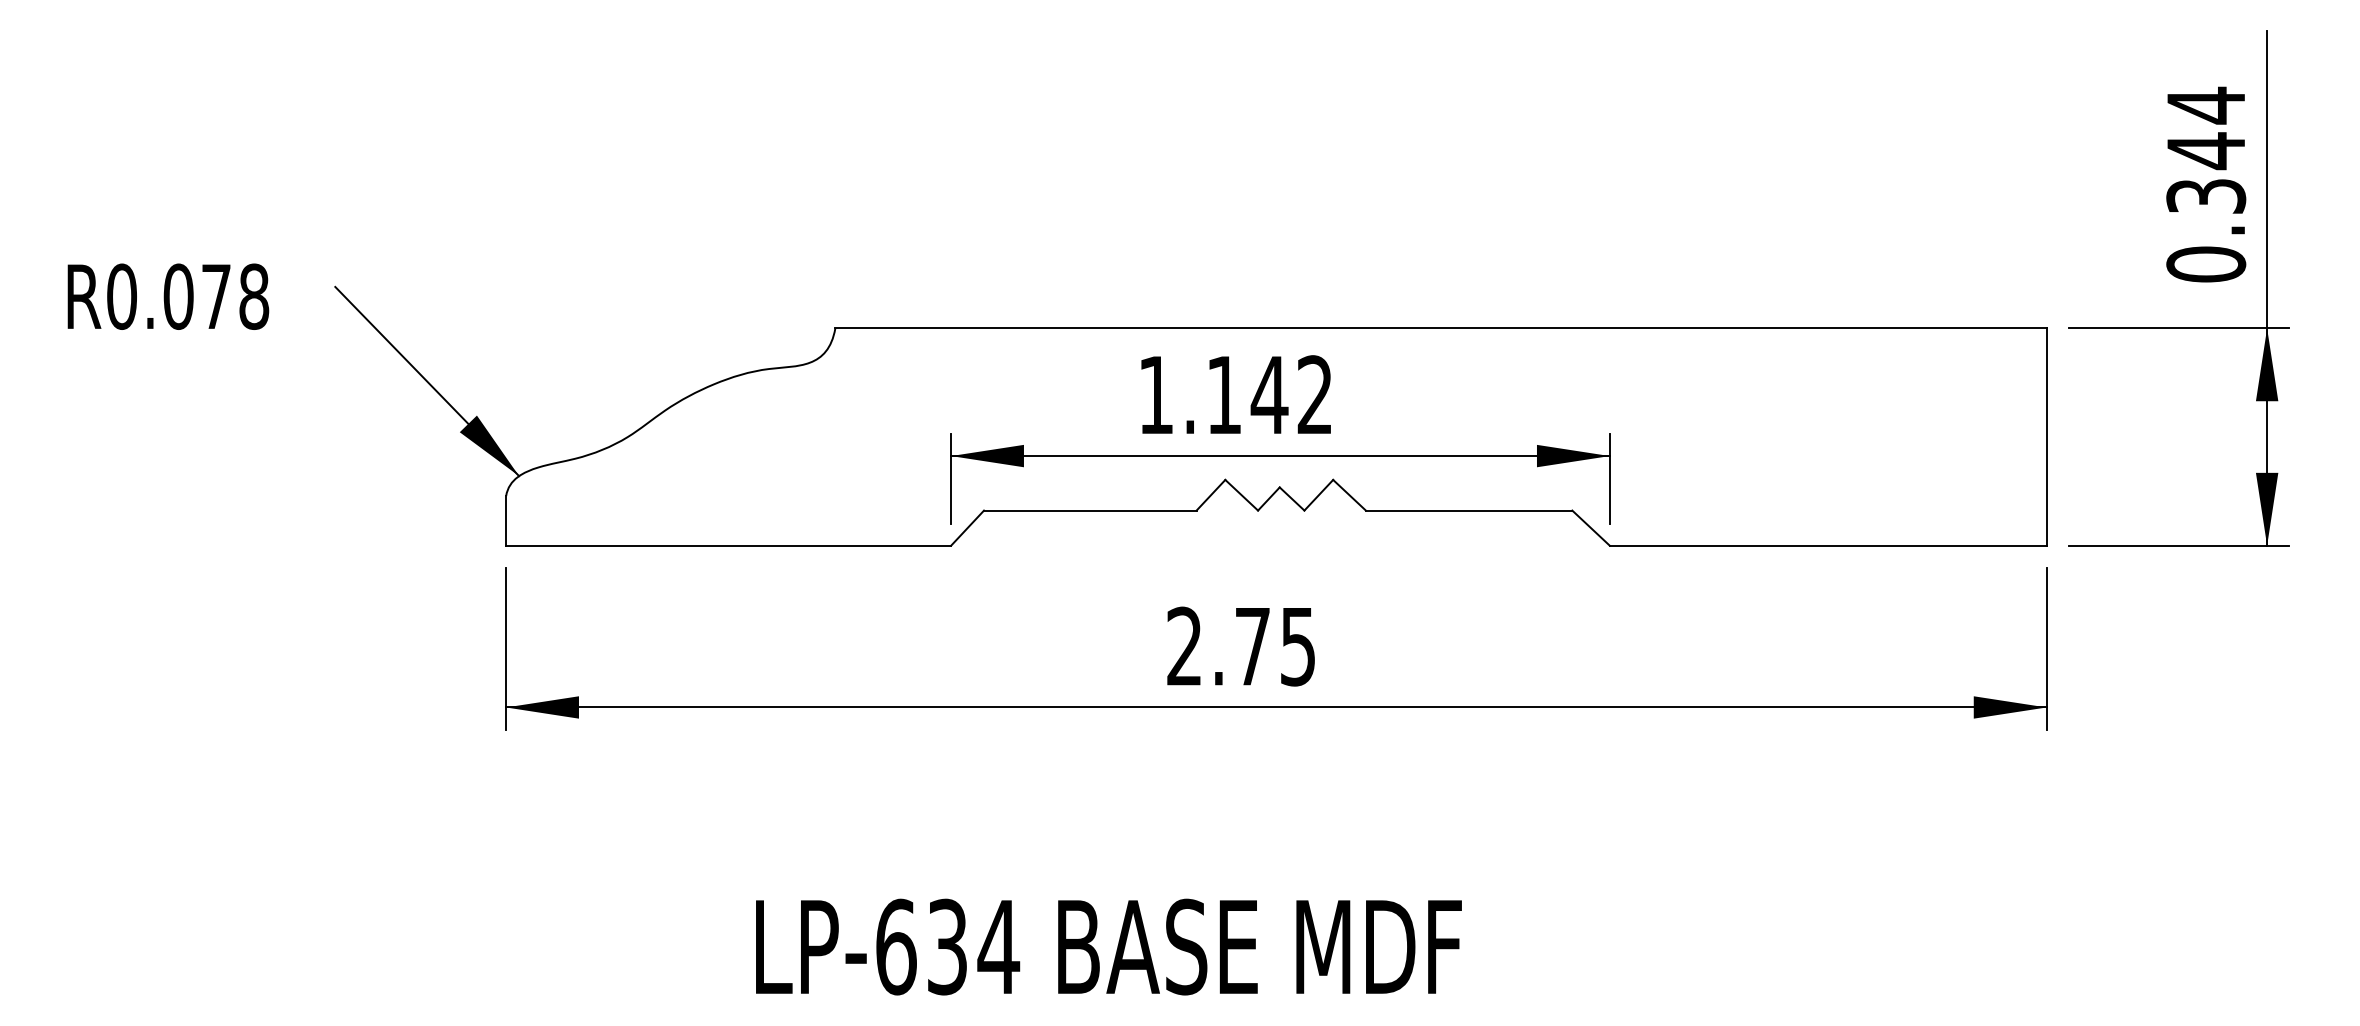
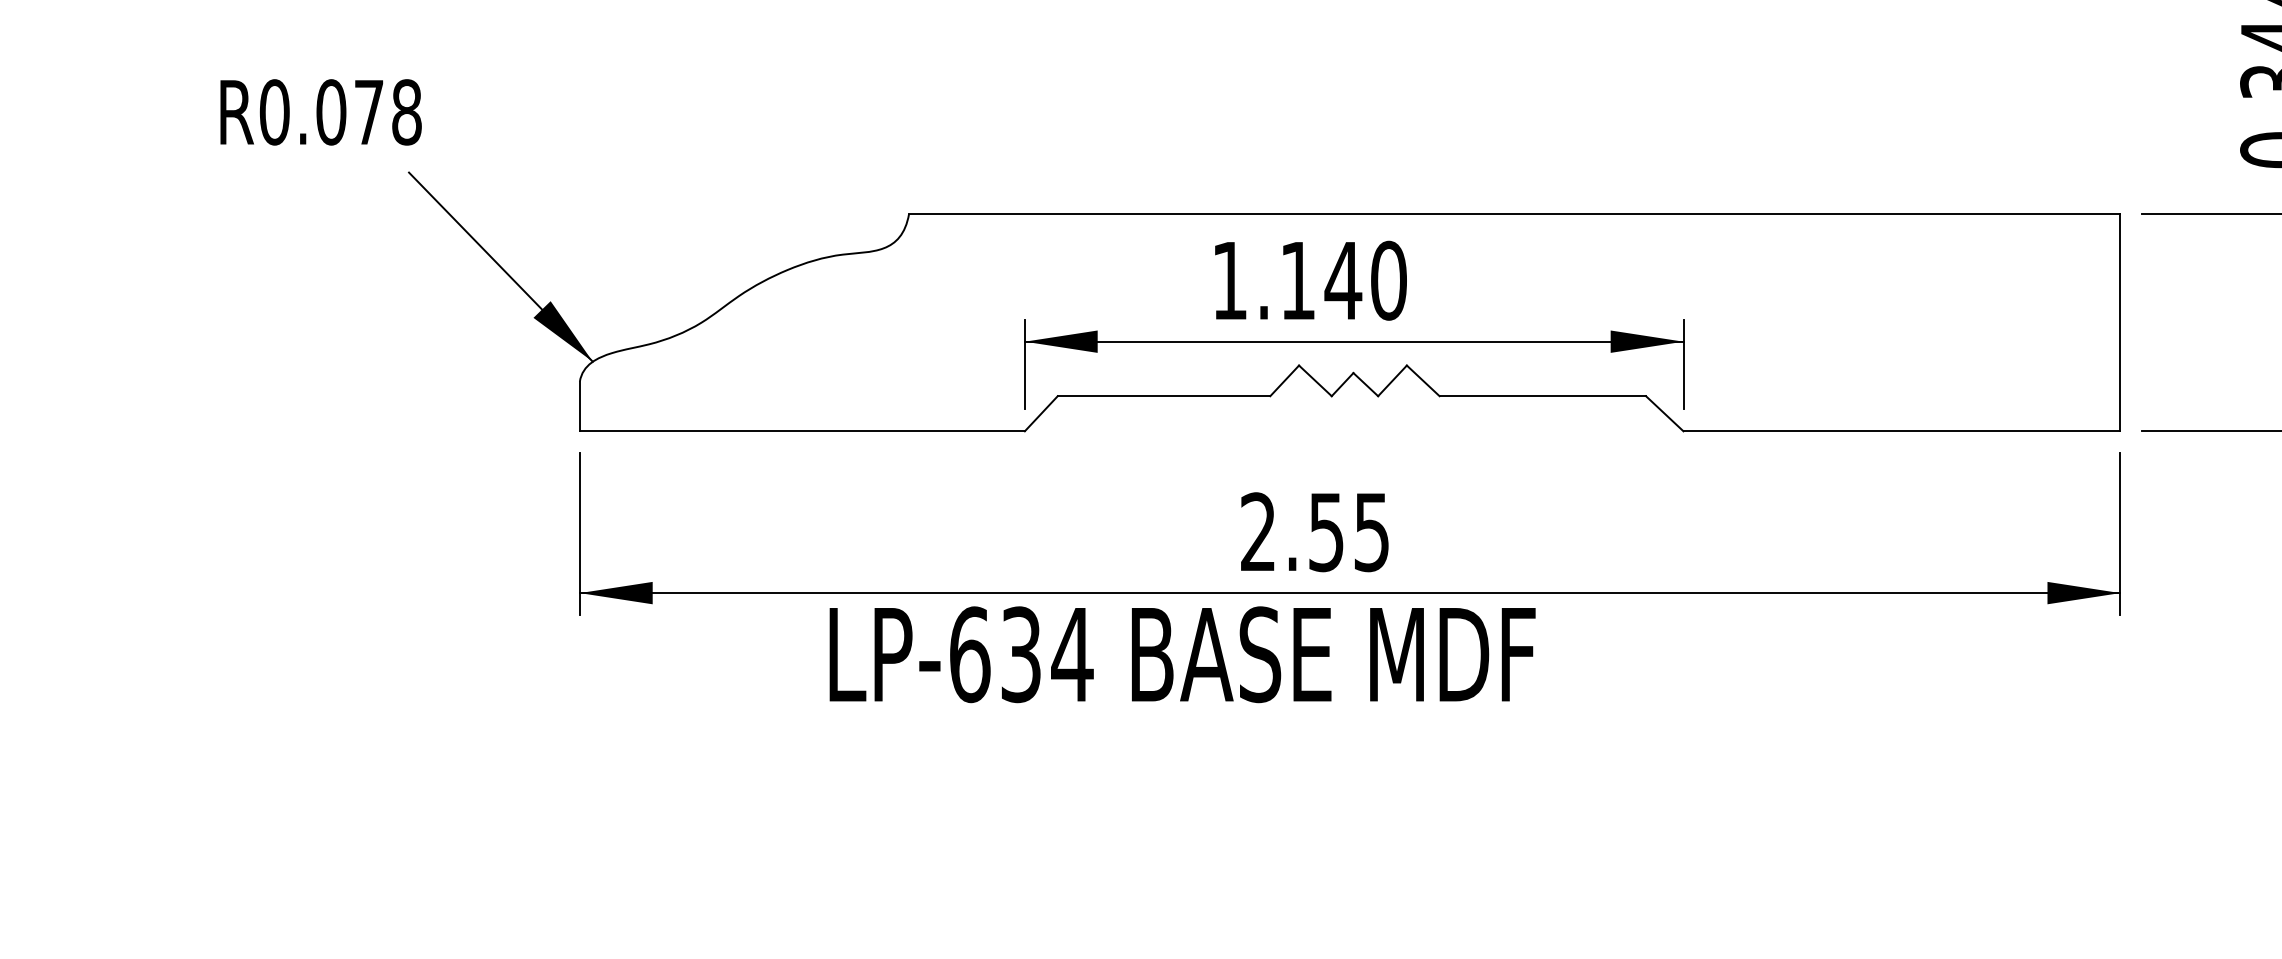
text: (168, 296) -> (321, 112), moved
text: (1315, 395) -> (1389, 281), 1.142 -> 1.140
text: (1252, 647) -> (1326, 533), 2.75 -> 2.55
text: (1108, 946) -> (1182, 654), moved

